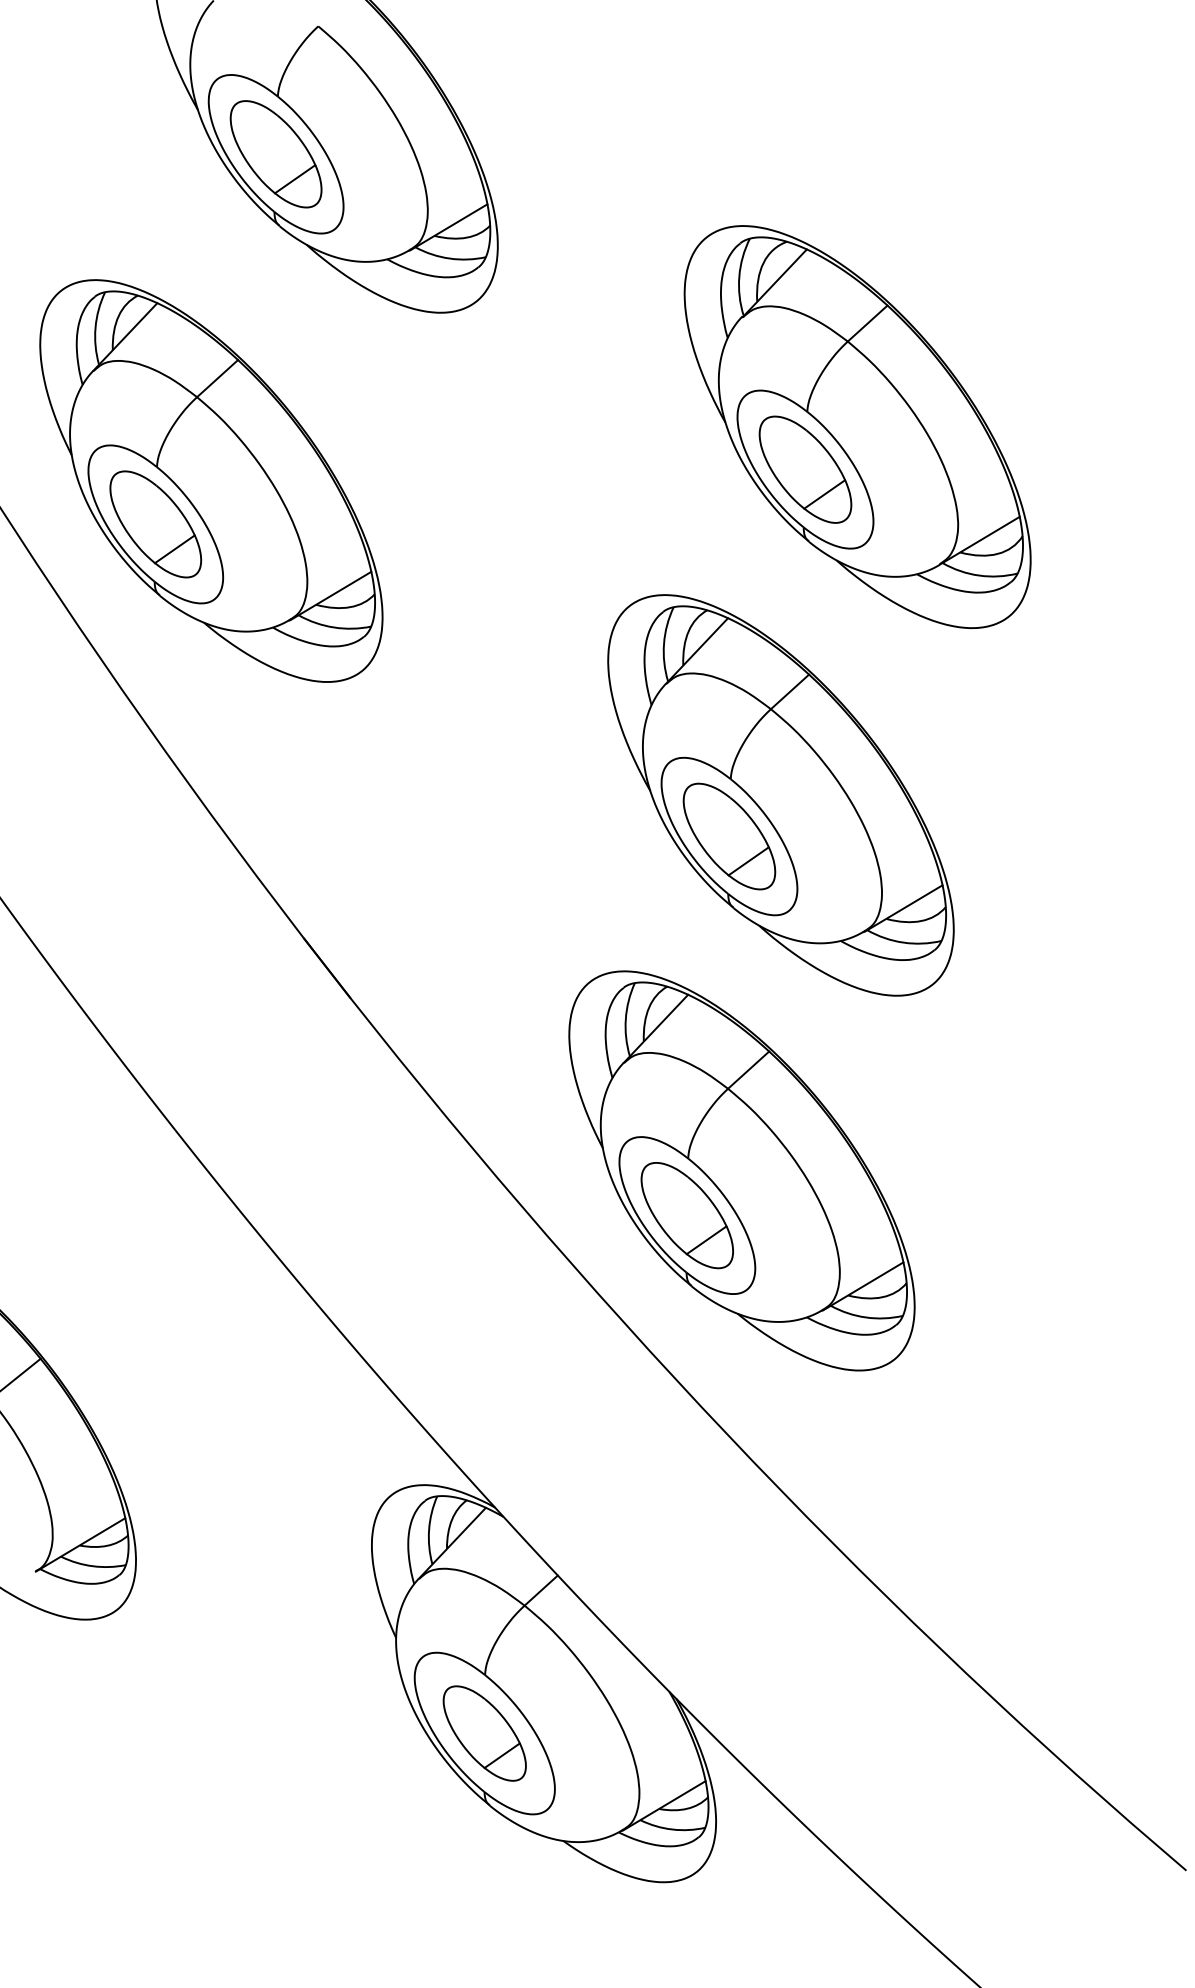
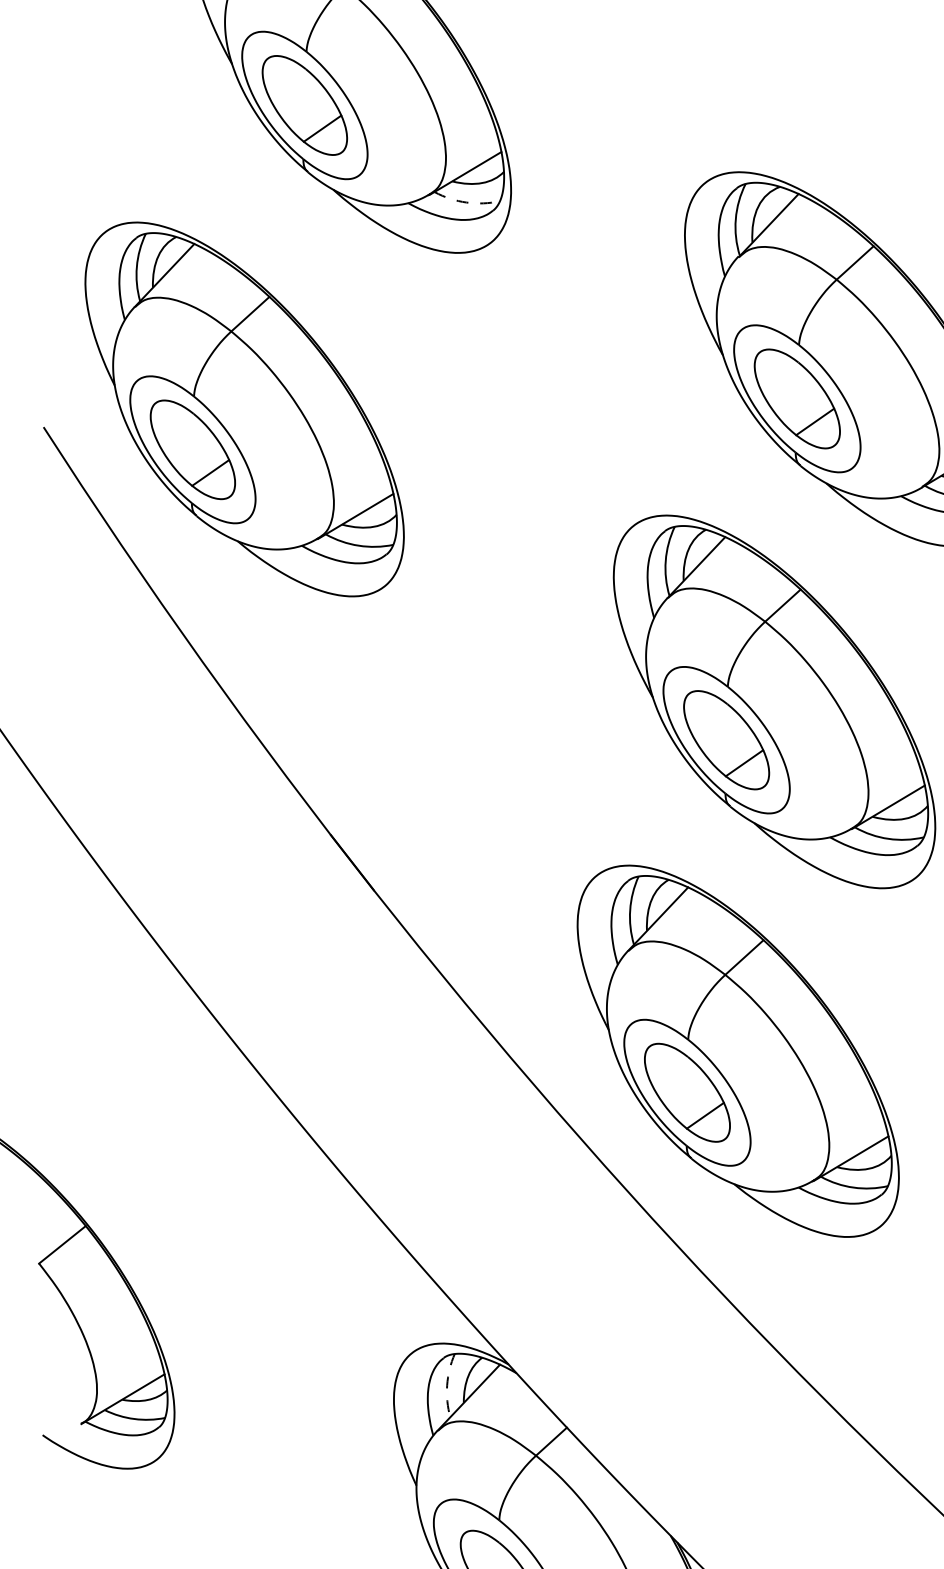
arc: (449, 258) -> (466, 202), solid -> dashed
arc: (429, 1529) -> (447, 1384), solid -> dashed

